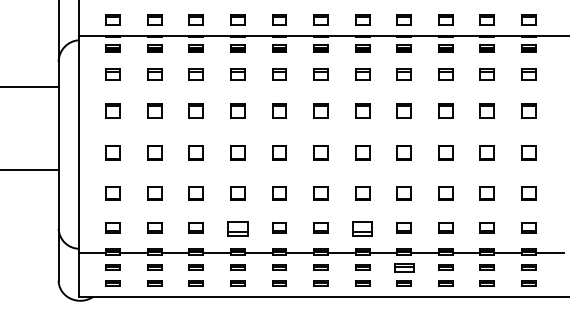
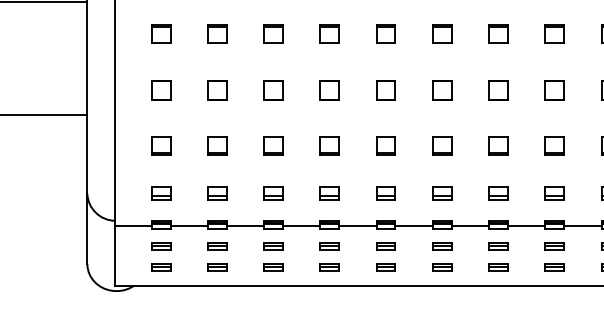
part: (237, 227) -> (329, 191), size x0.71
part: (362, 227) -> (498, 191), size x0.71
part: (403, 267) -> (553, 246), size x0.71

